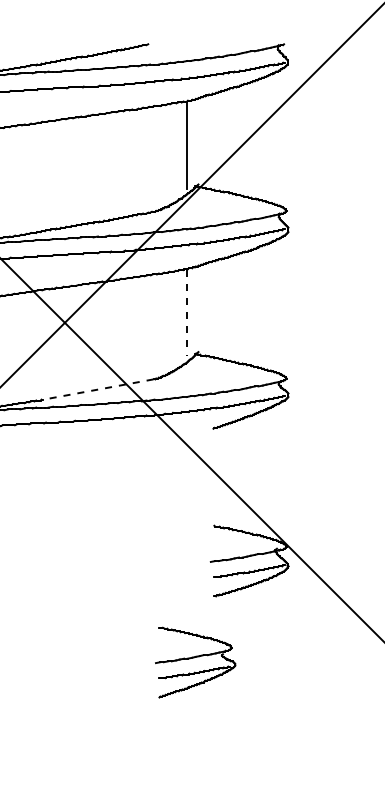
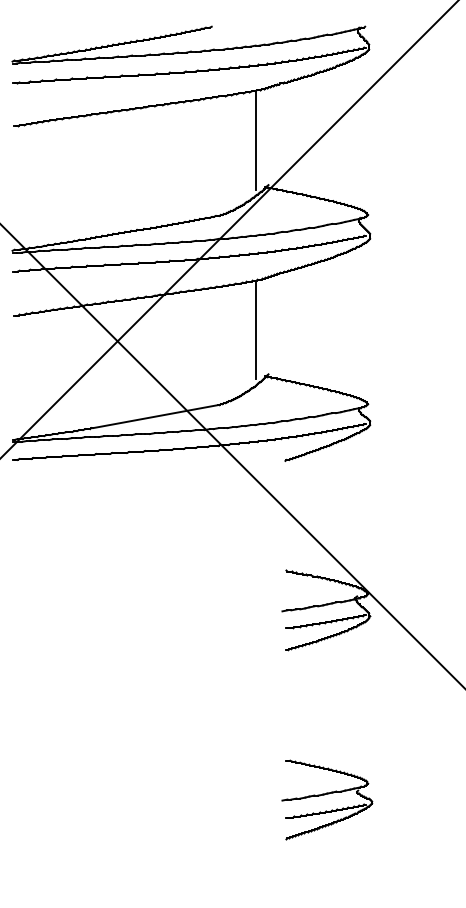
line: (186, 313) -> (255, 330), dashed -> solid
line: (98, 389) -> (155, 416), dashed -> solid
part: (195, 662) -> (327, 799), moved

